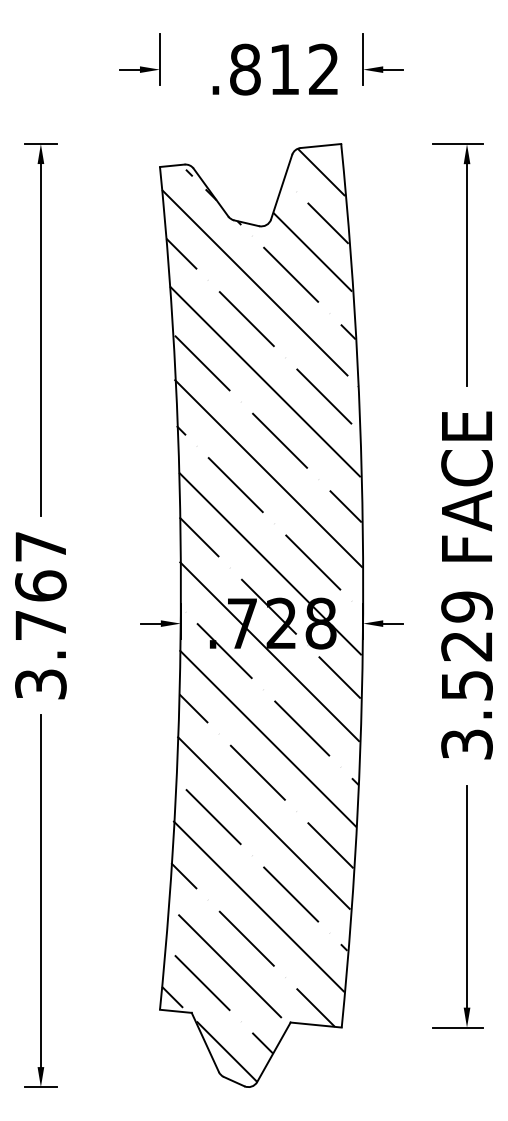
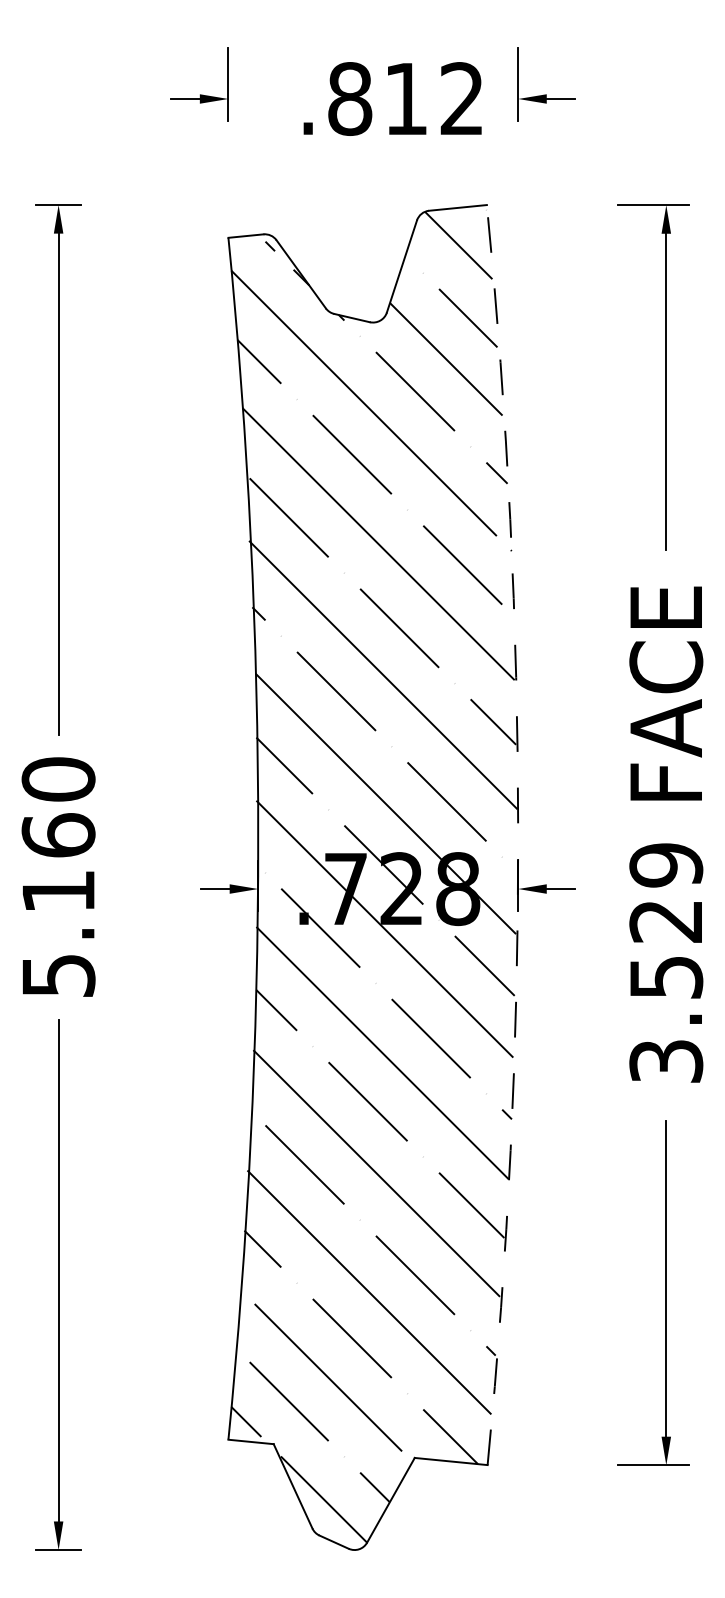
arc: (363, 586) -> (518, 835), solid -> dashed
text: (40, 614) -> (58, 876), 3.767 -> 5.160

